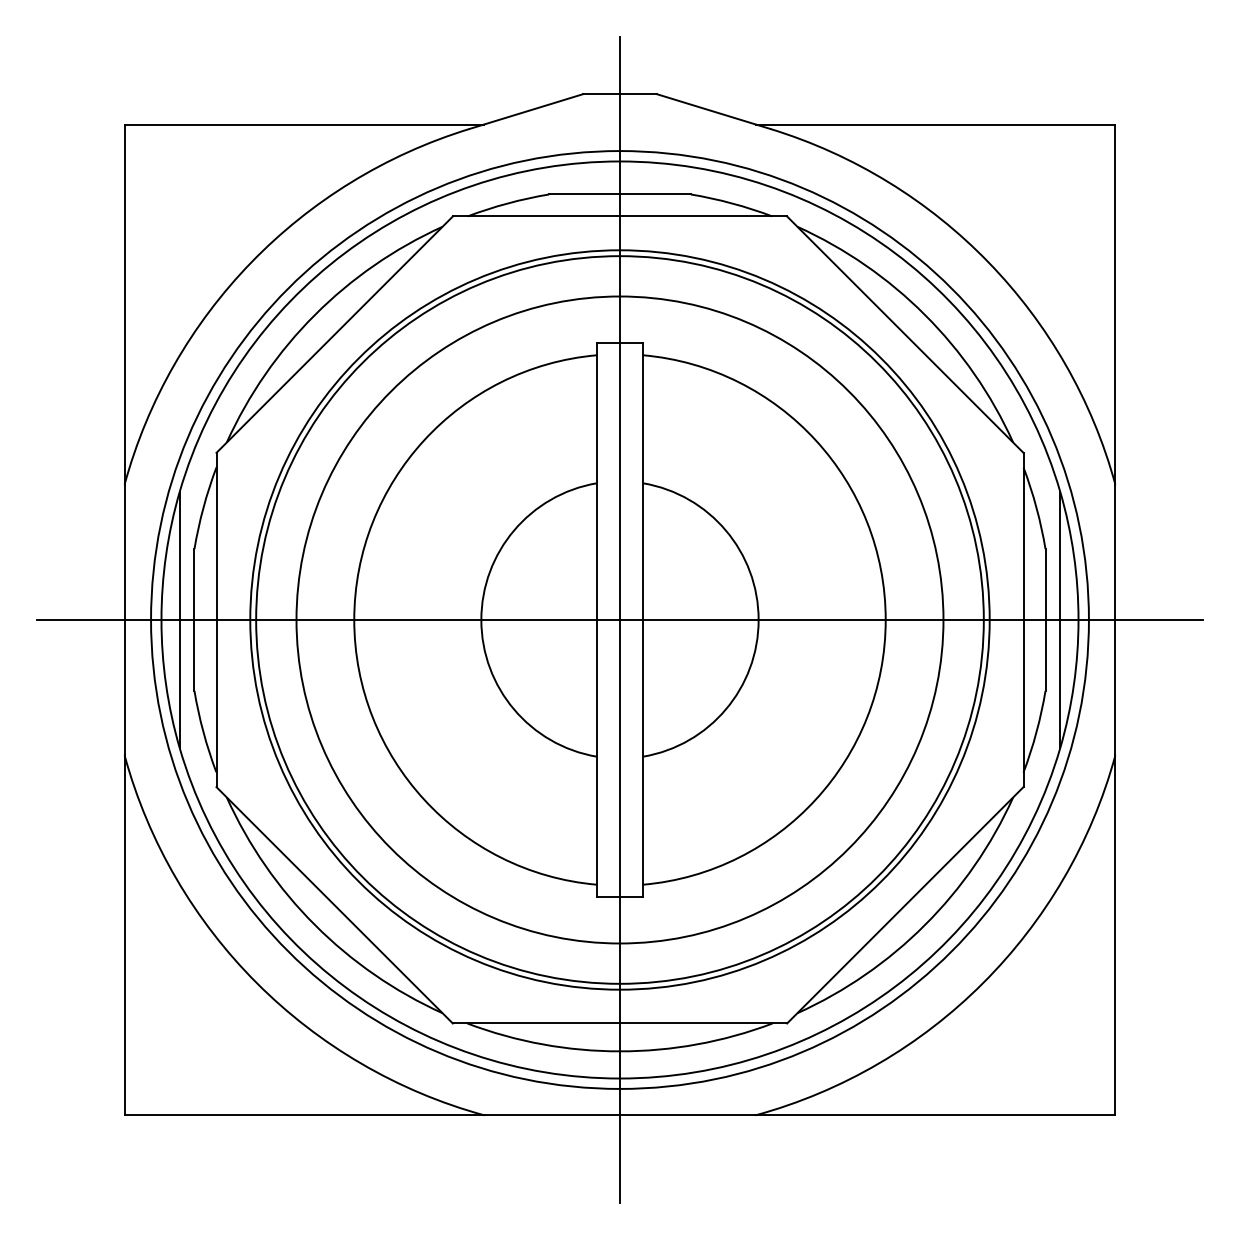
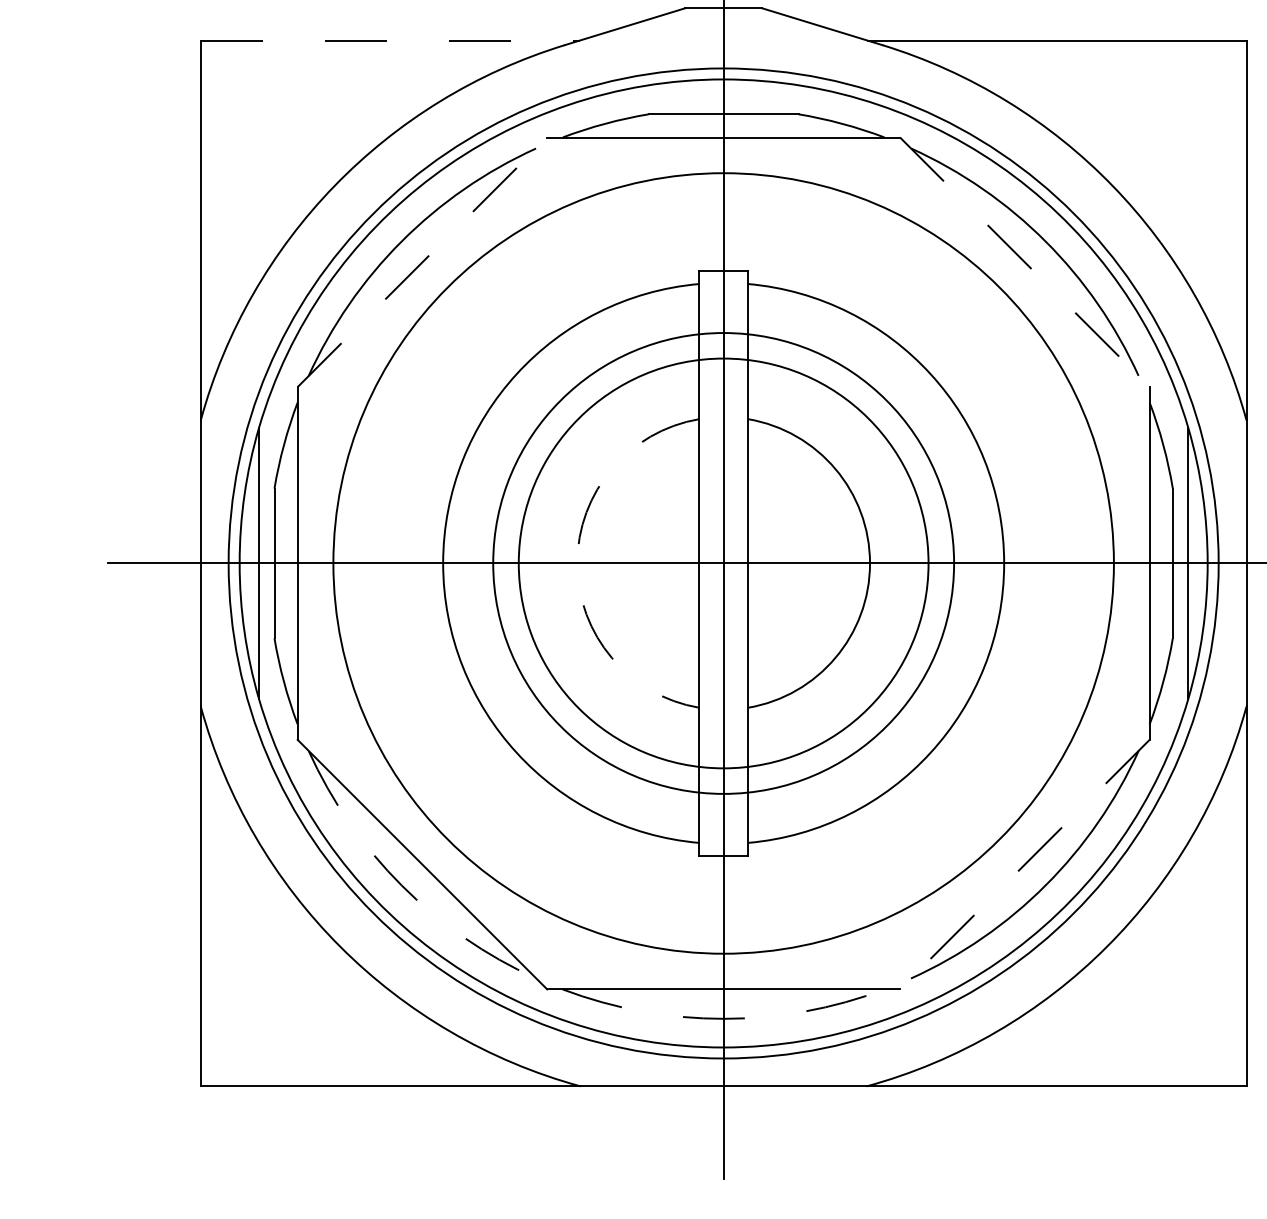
line: (304, 124) -> (390, 40), solid -> dashed
line: (335, 334) -> (423, 262), solid -> dashed
line: (905, 335) -> (1025, 263), solid -> dashed
circle: (619, 619) -> (723, 562), size x0.6
circle: (619, 619) -> (723, 562), size x0.6
arc: (481, 620) -> (577, 564), solid -> dashed
line: (904, 905) -> (1023, 864), solid -> dashed
arc: (315, 925) -> (402, 885), solid -> dashed
arc: (620, 1051) -> (724, 1018), solid -> dashed

